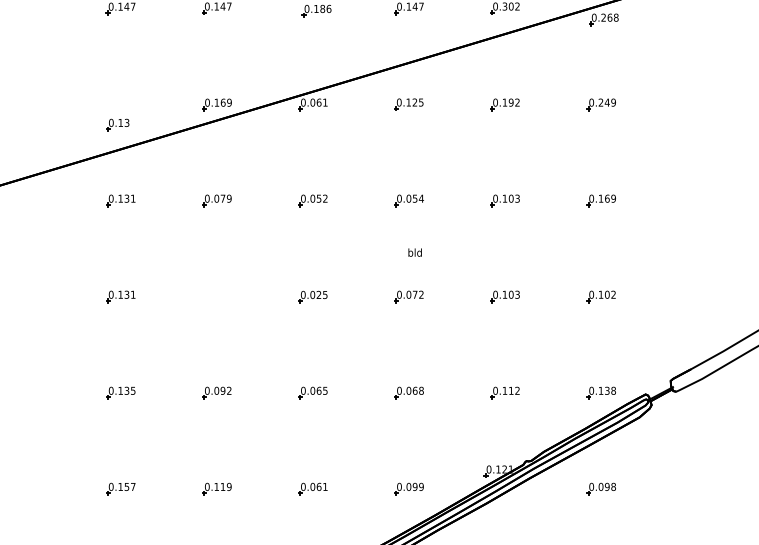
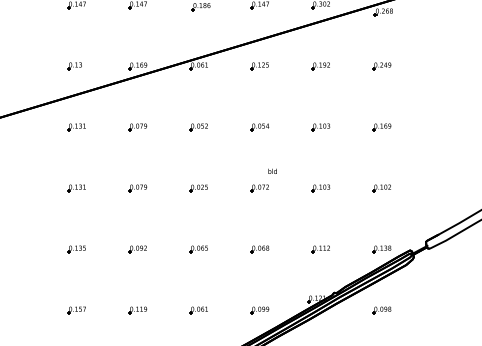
part: (117, 125) -> (74, 66), moved
text: (414, 251) -> (272, 170), moved
part: (216, 296) -> (137, 188), added

